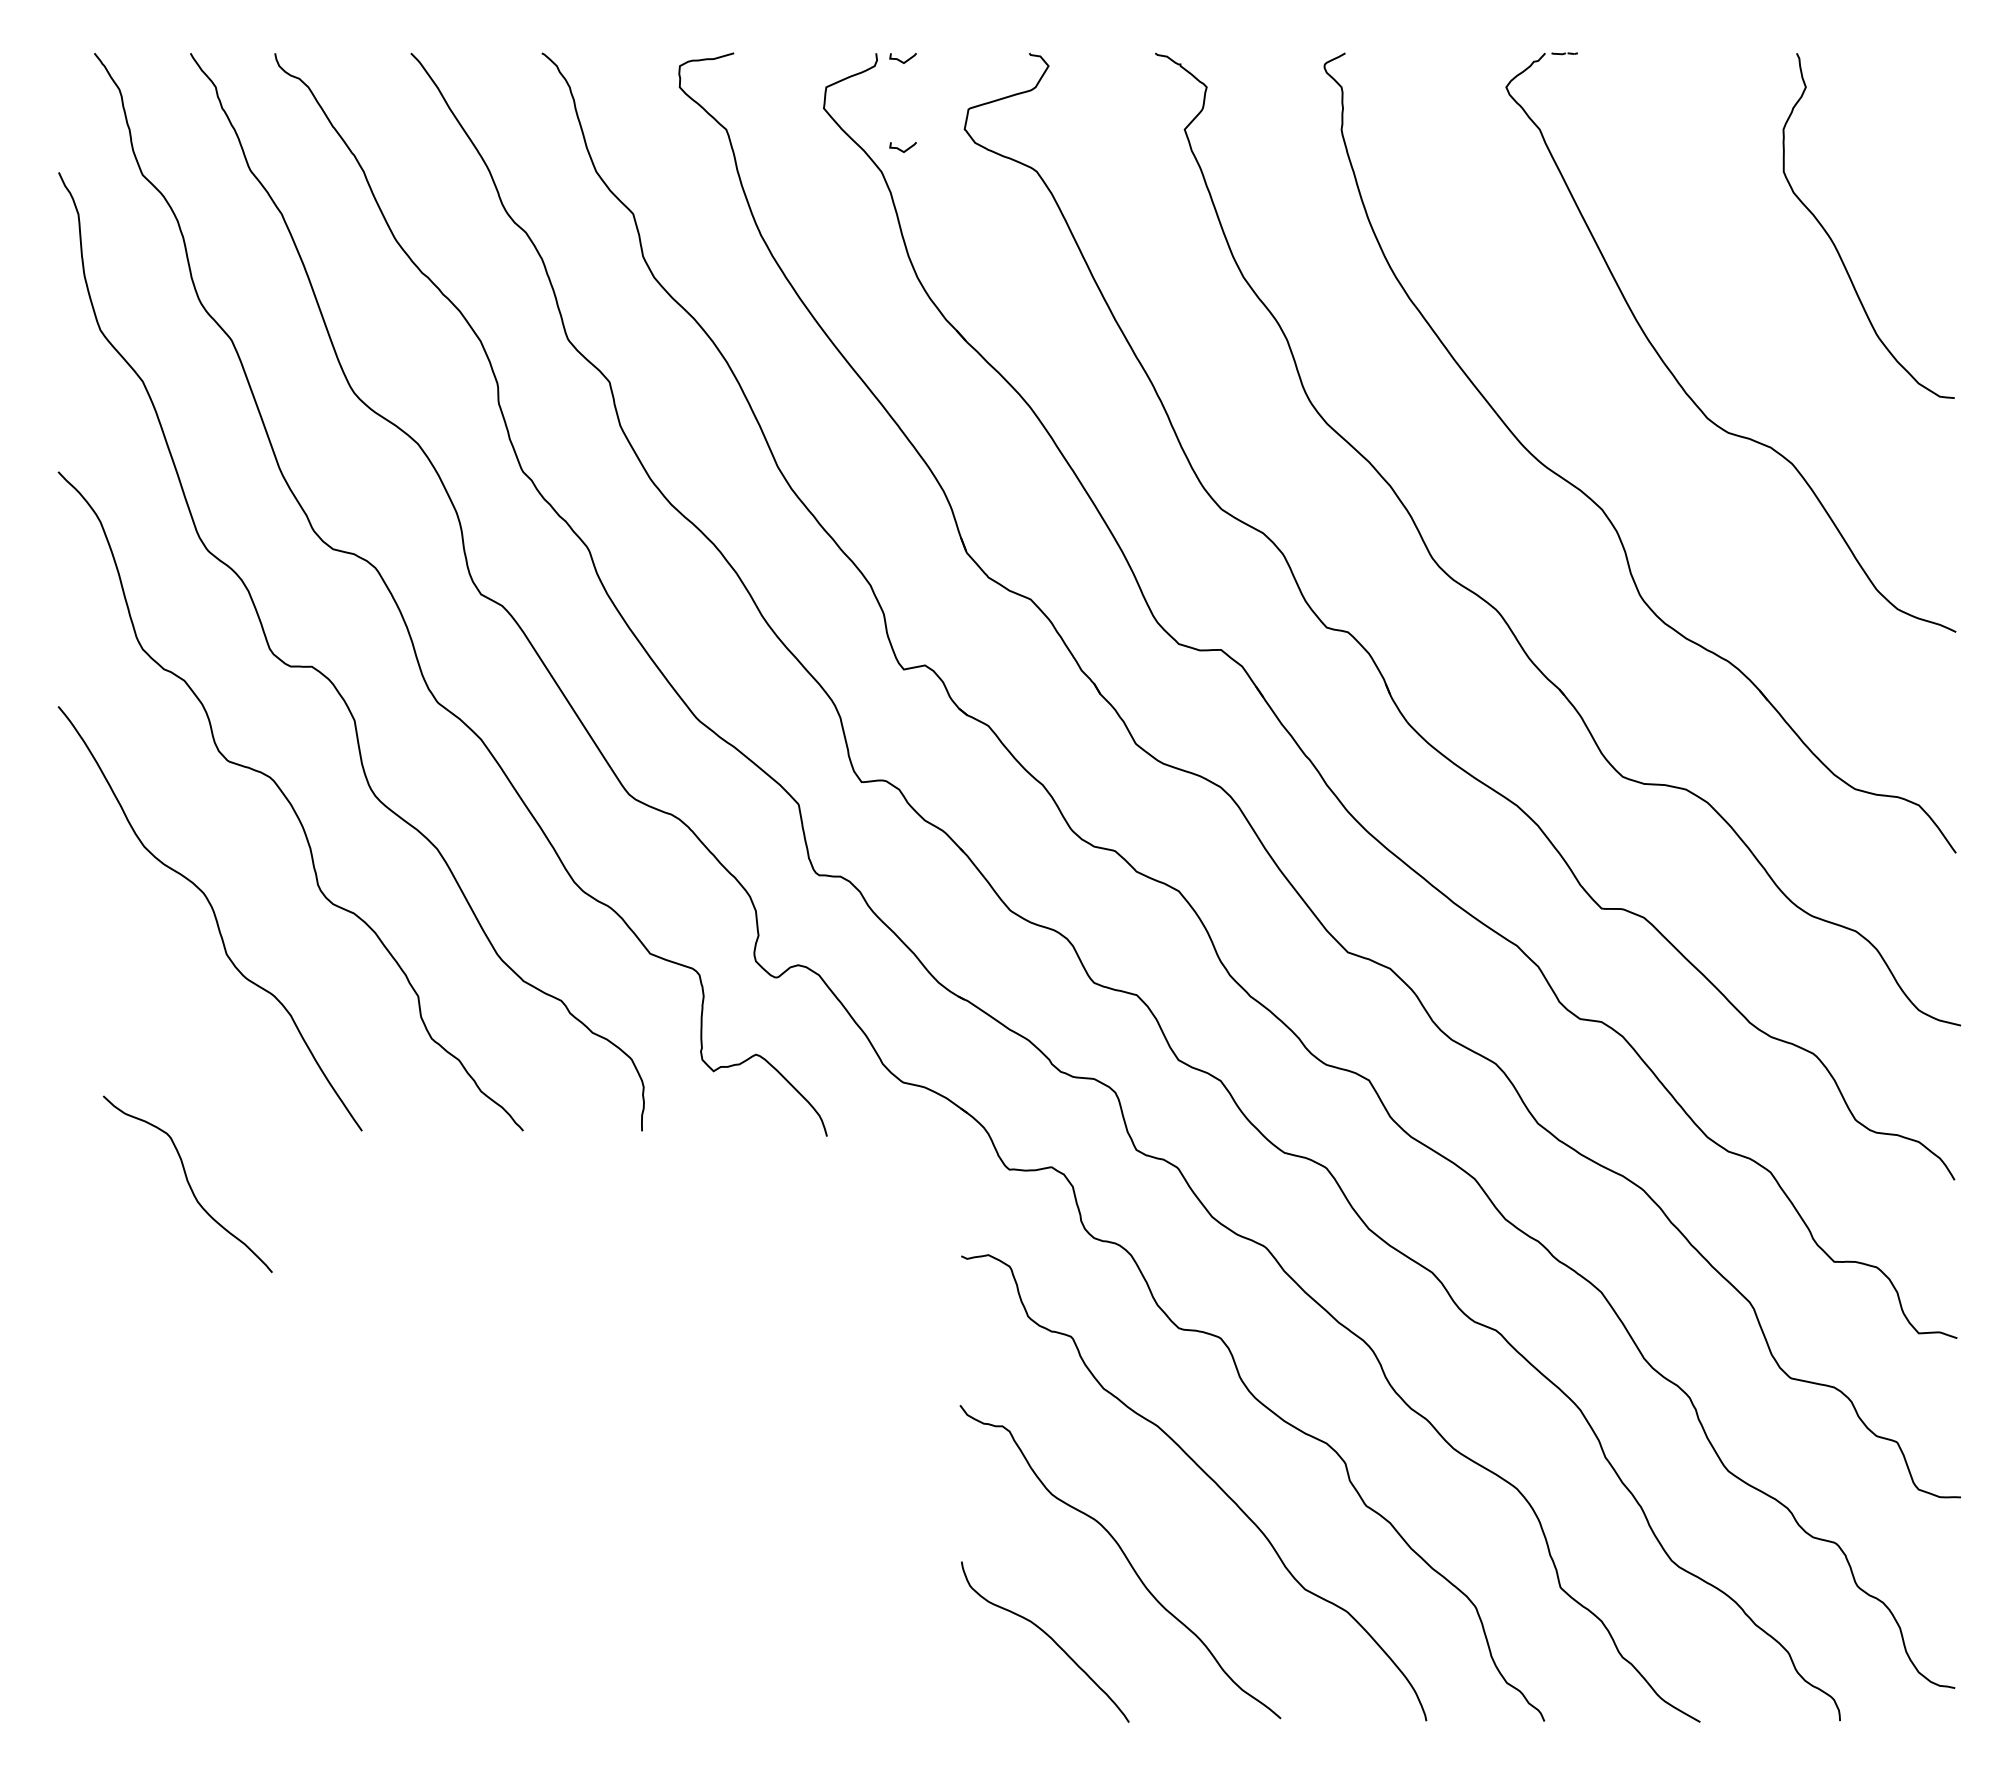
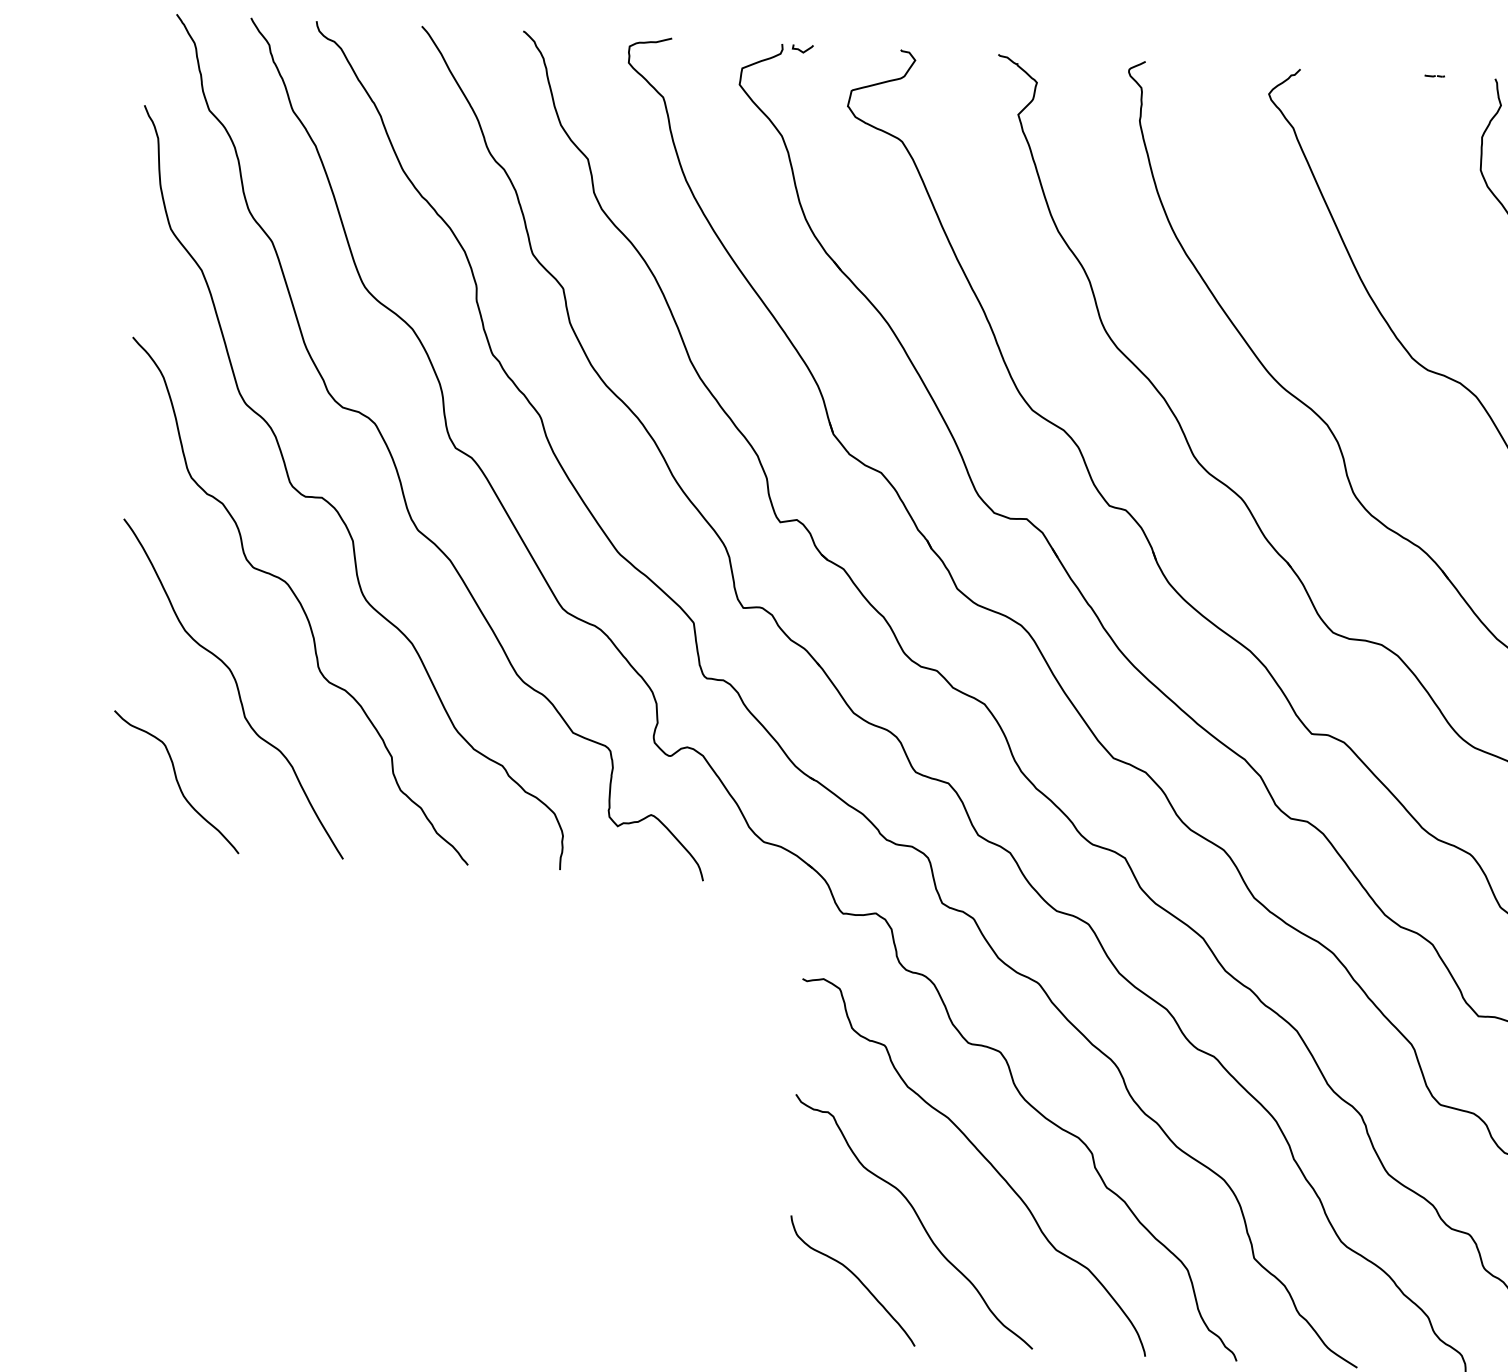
line: (1564, 53) -> (1434, 76), moved
curve: (901, 149) -> (798, 119), removed
curve: (187, 1183) -> (176, 781), moved

